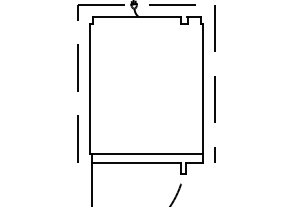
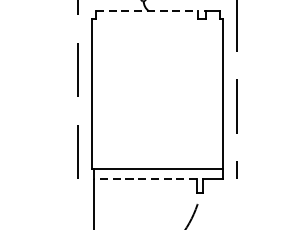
line: (137, 16) -> (147, 10), solid -> dashed
line: (135, 162) -> (144, 179), solid -> dashed

